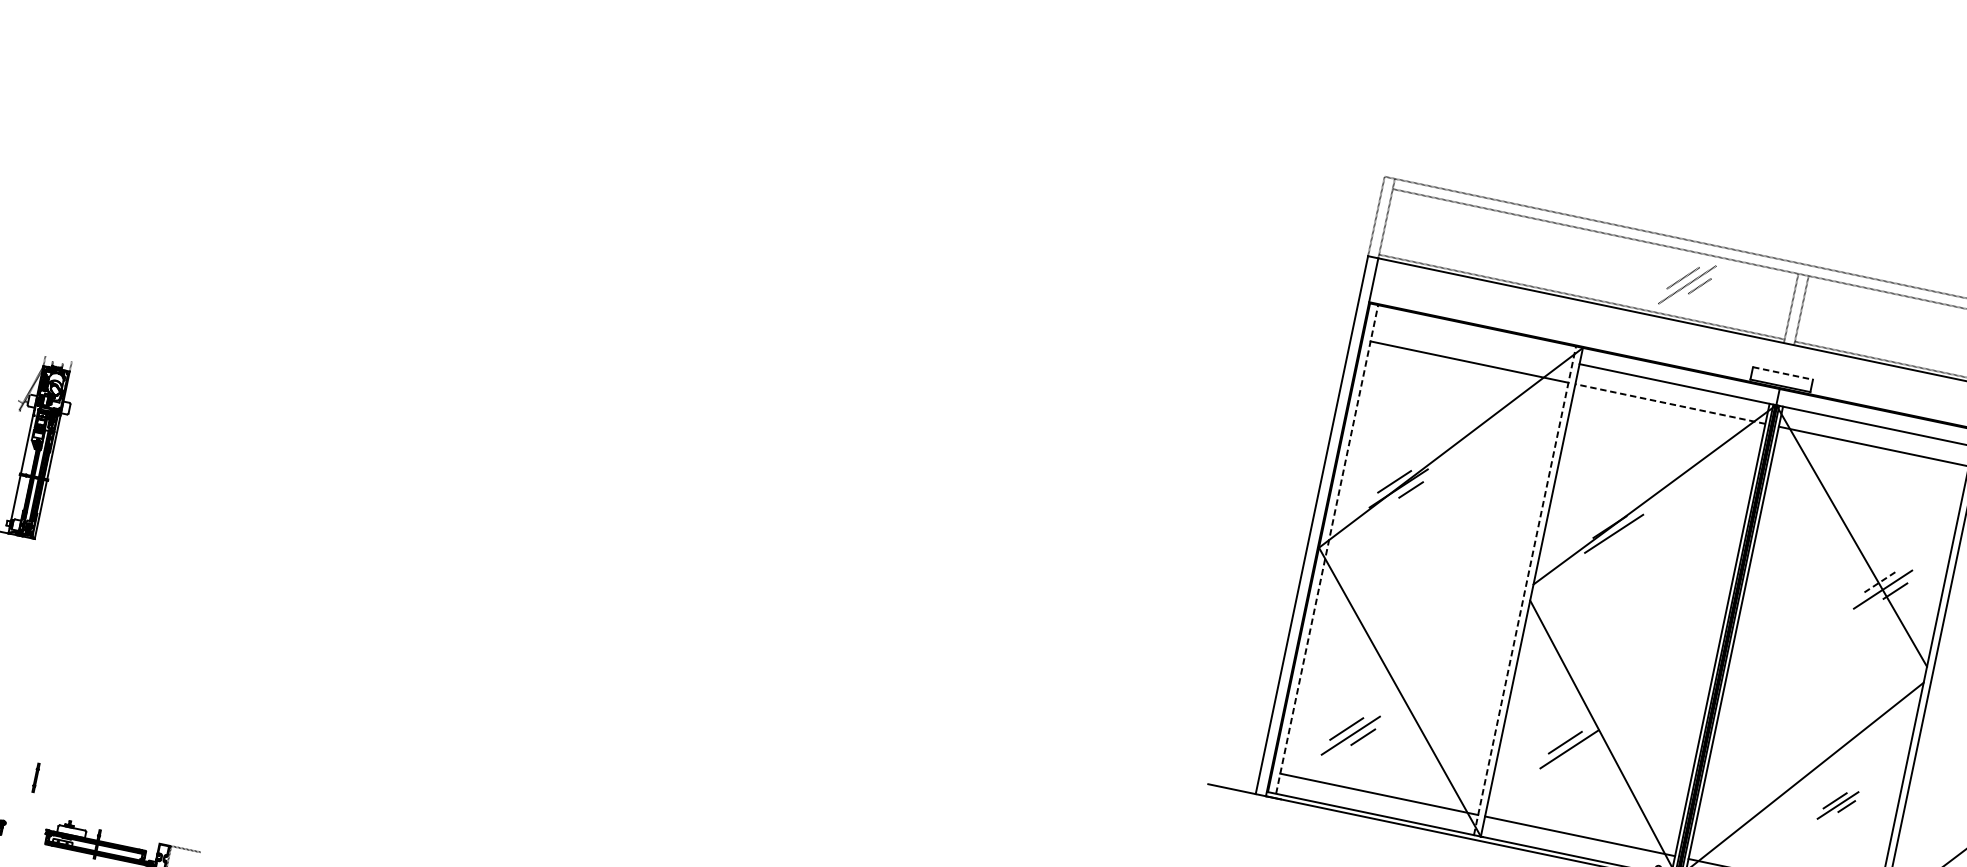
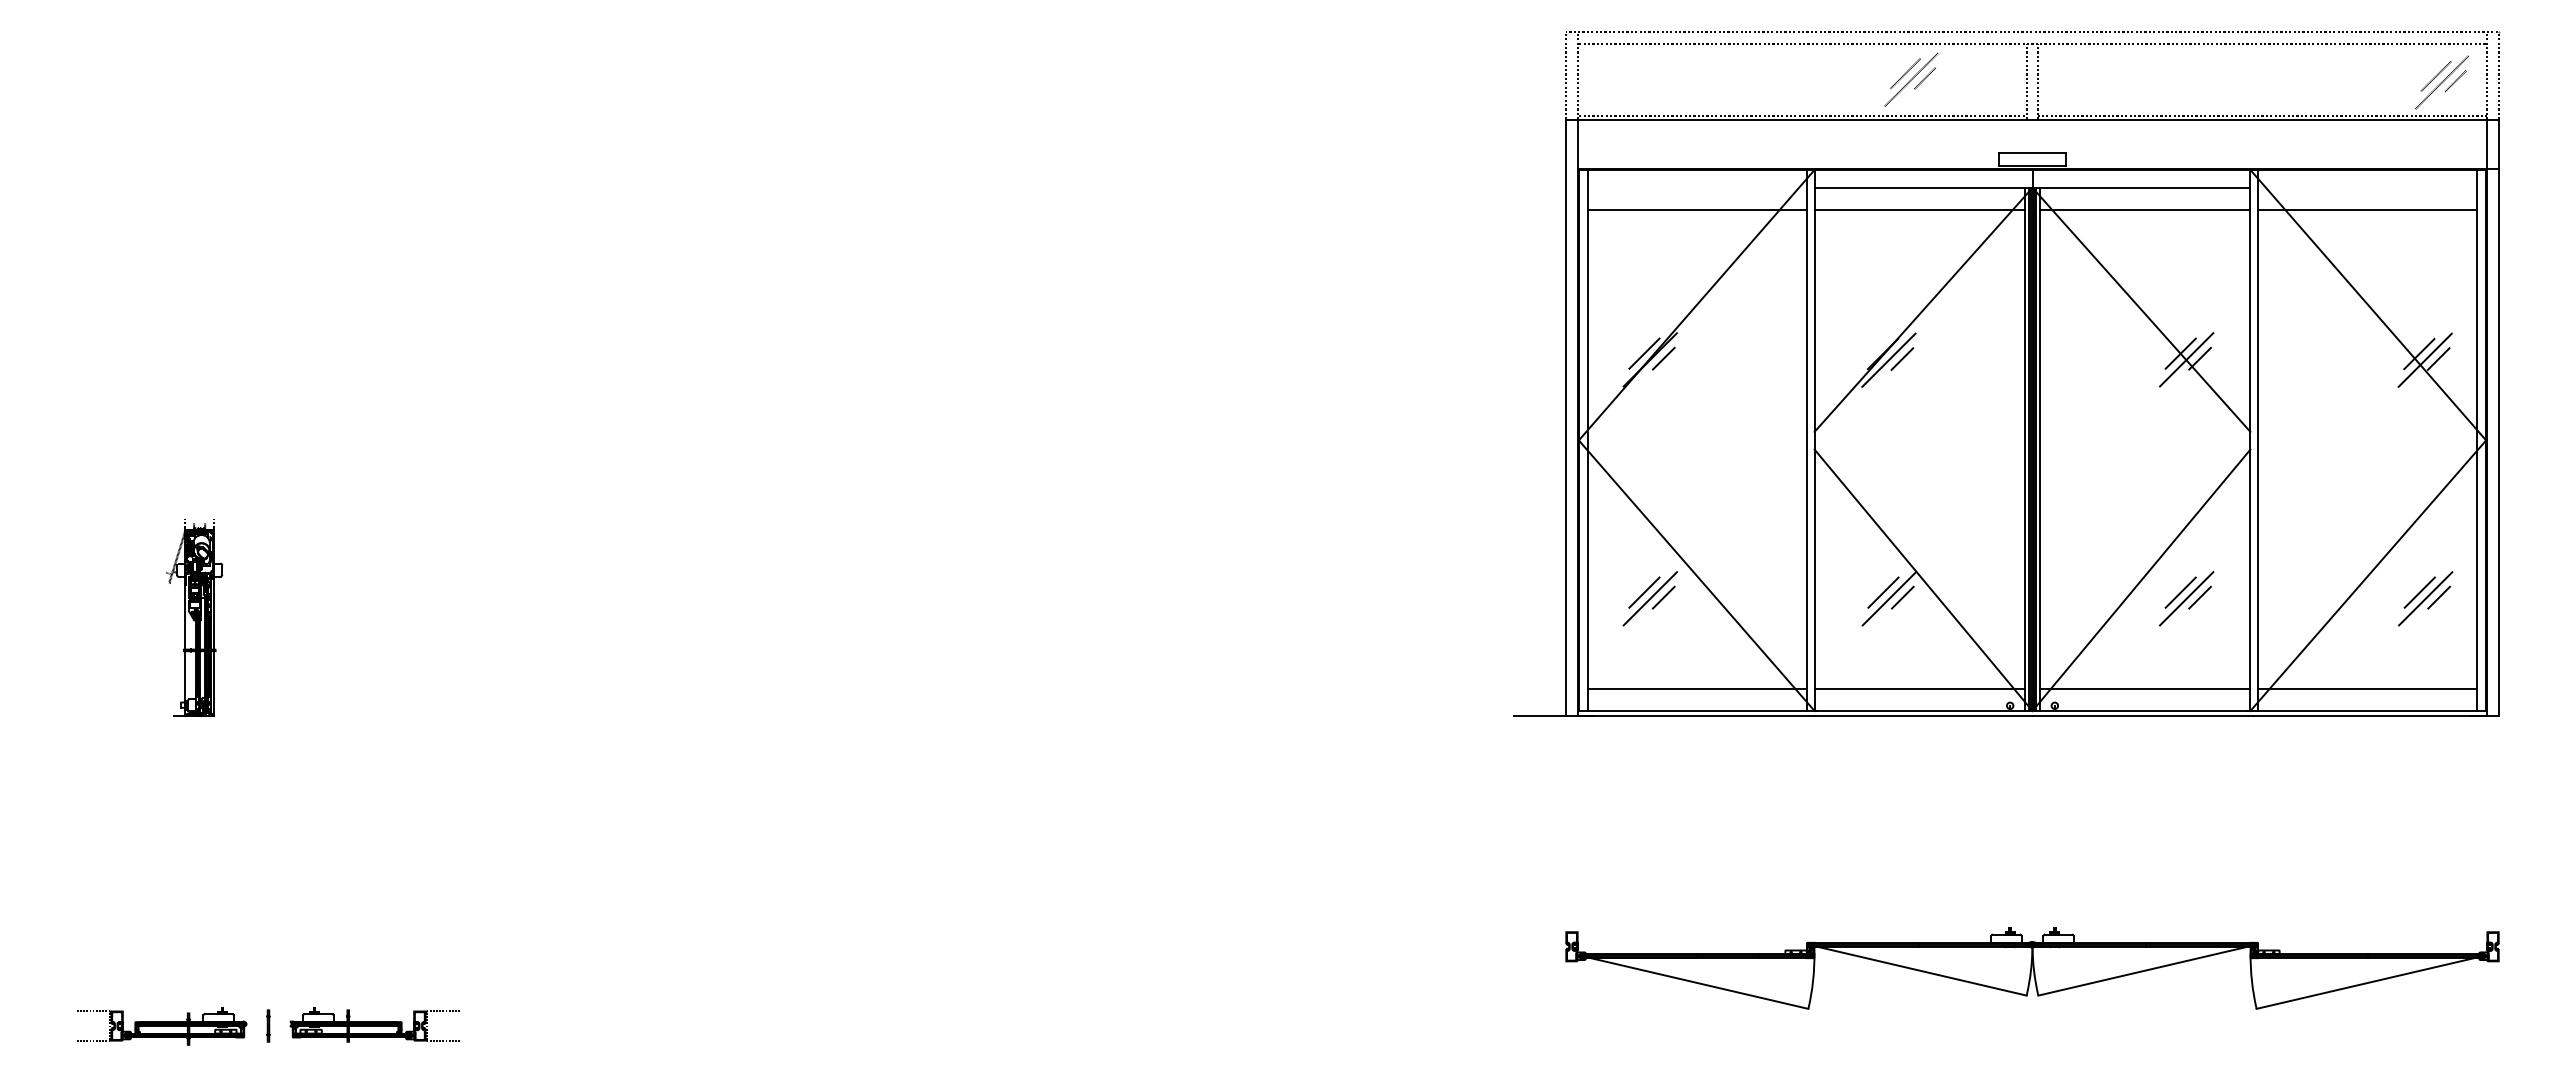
line: (1783, 373) -> (2033, 152), dashed -> solid
line: (1670, 404) -> (1919, 210), dashed -> solid
line: (1626, 534) -> (1902, 358), added
line: (1326, 549) -> (1587, 440), dashed -> solid
line: (1878, 583) -> (2180, 354), dashed -> solid
line: (1524, 590) -> (1806, 440), dashed -> solid
part: (1350, 735) -> (1649, 598), moved
line: (1581, 750) -> (1902, 597), added
line: (36, 777) -> (268, 1025), moved
part: (1837, 805) -> (2186, 598), size x1.43

